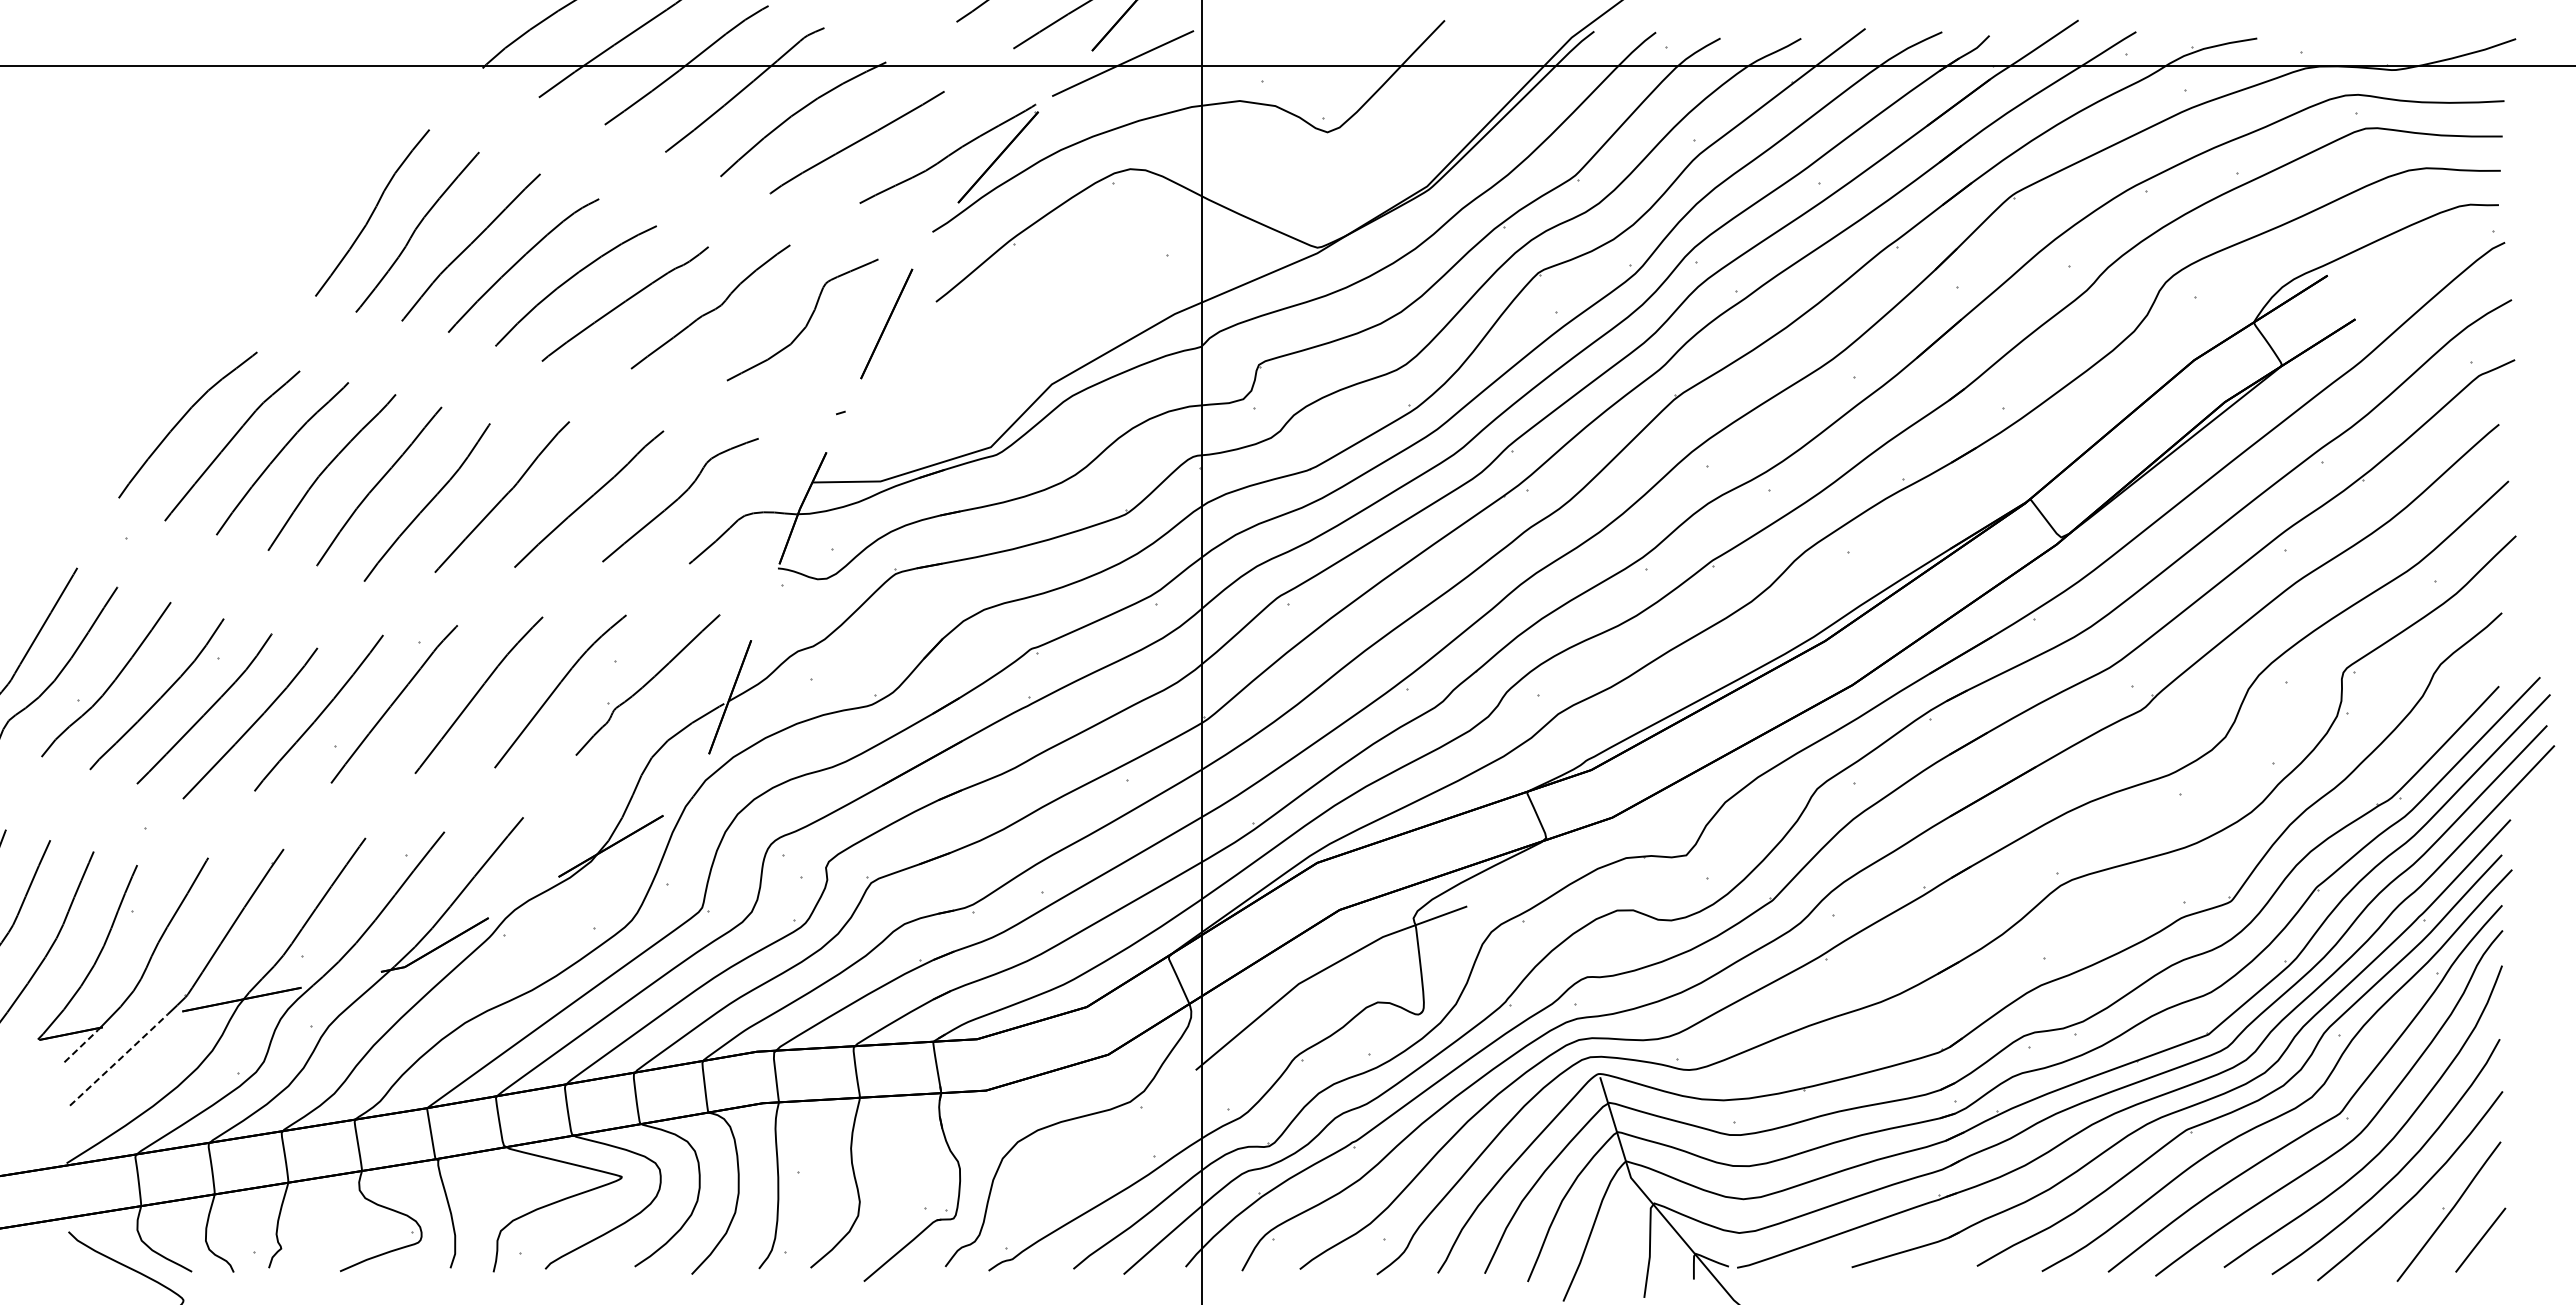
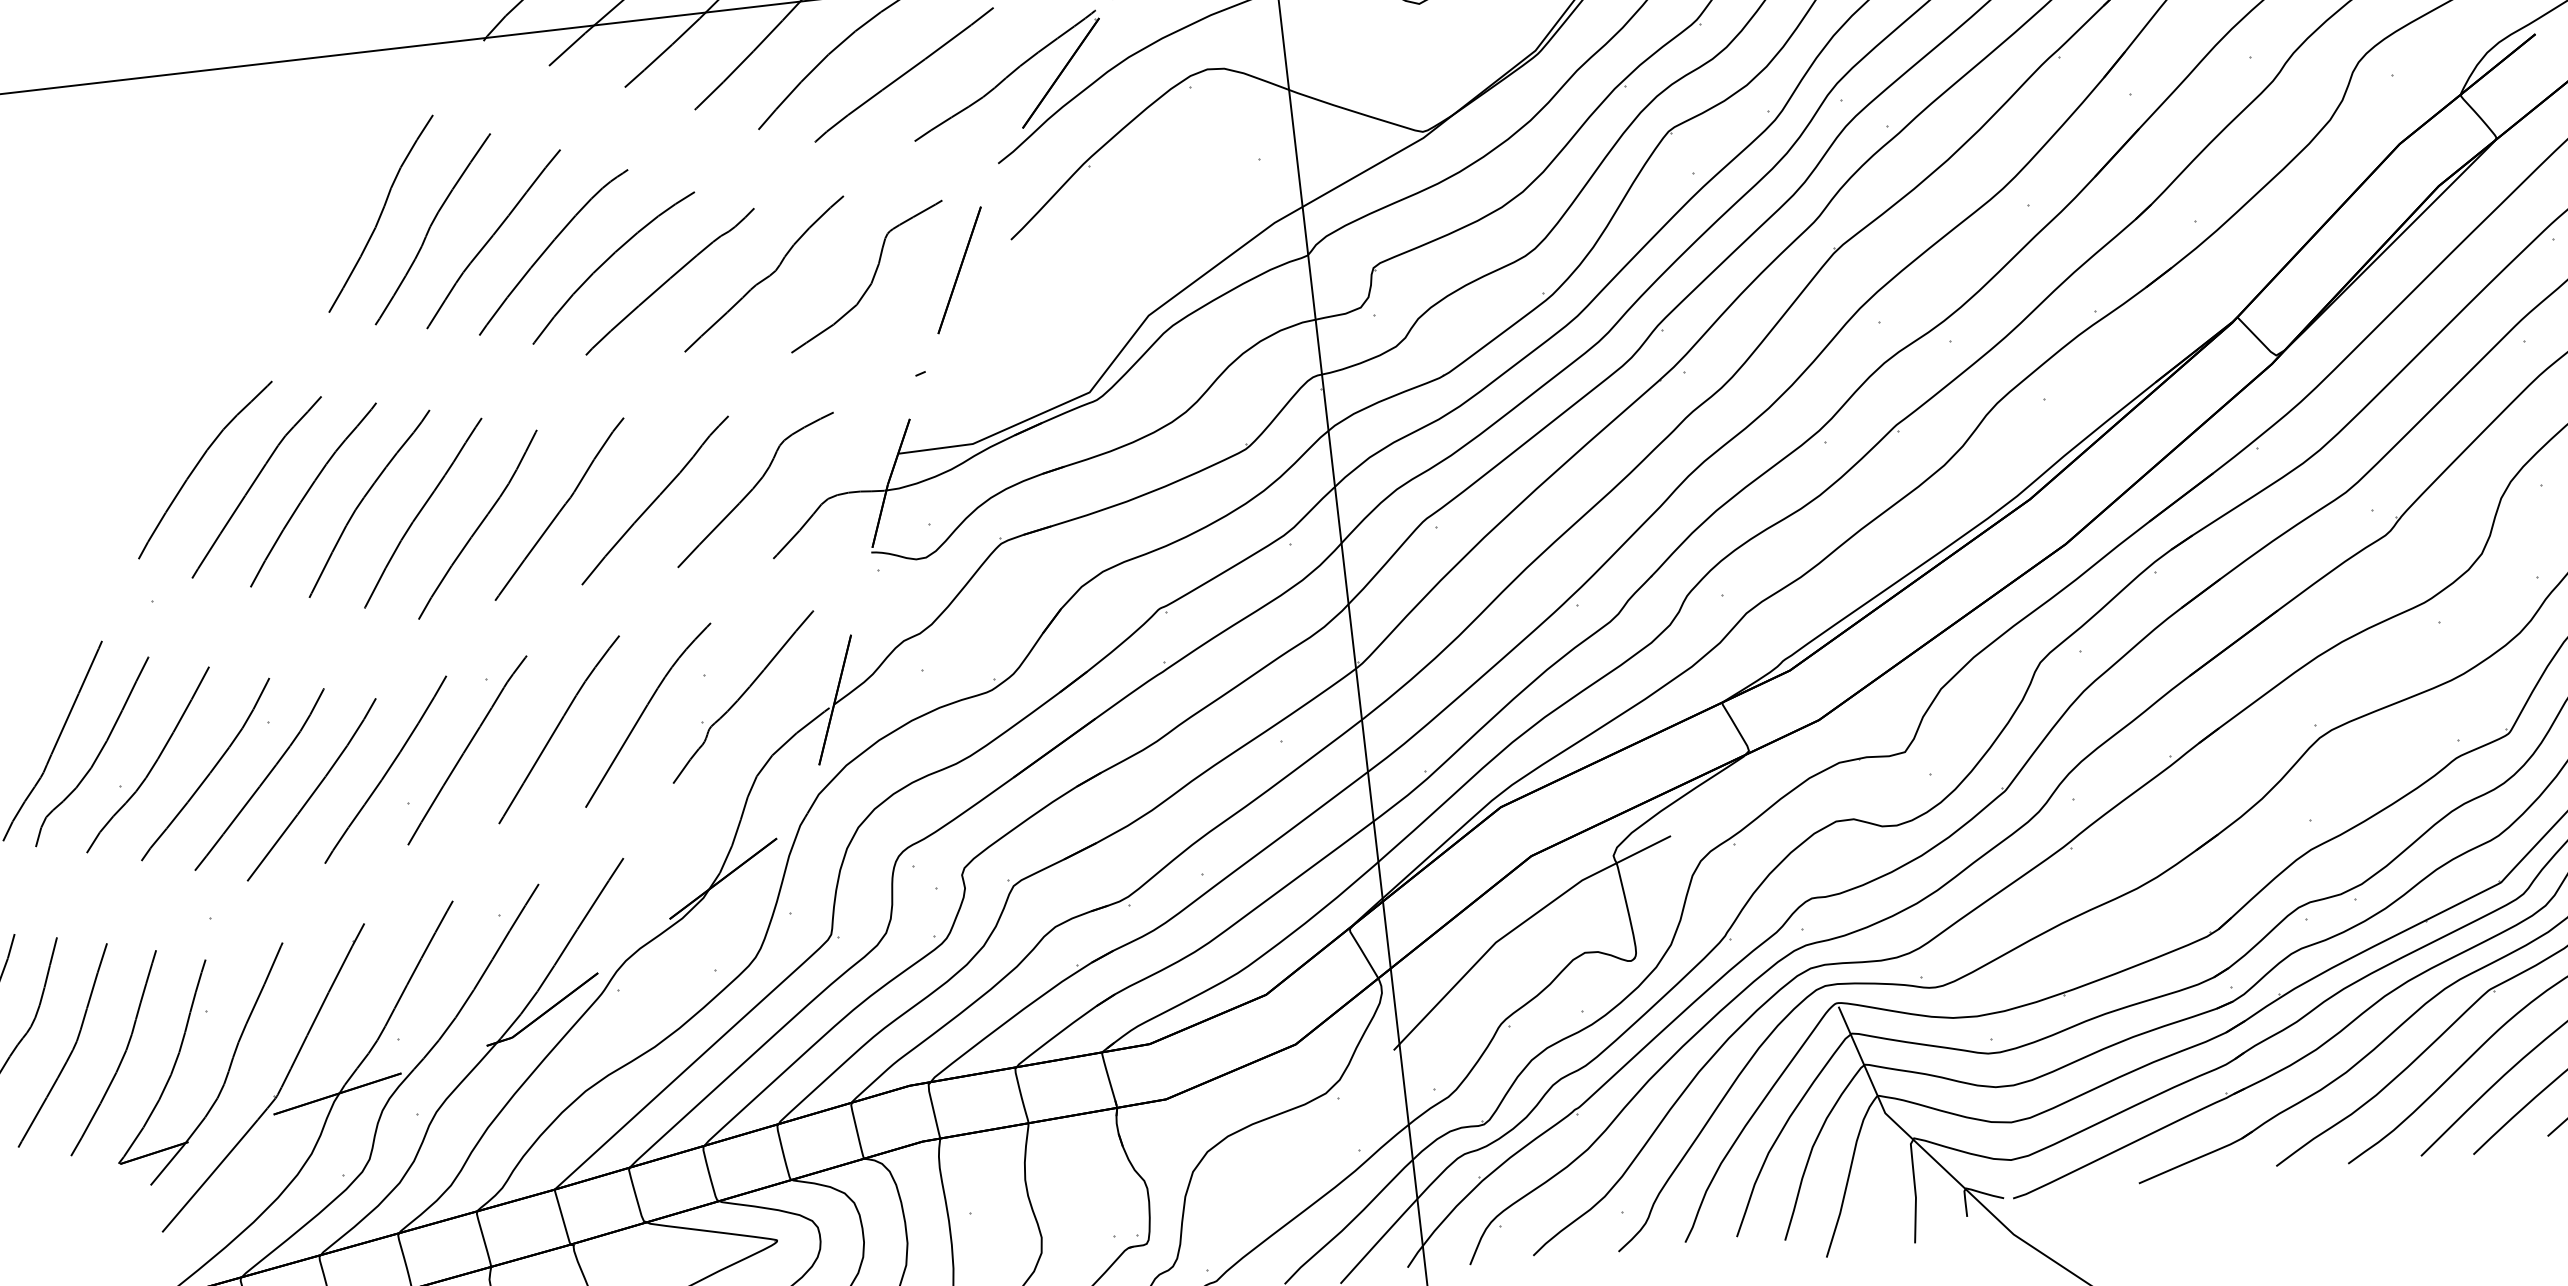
line: (83, 1044) -> (169, 1163), dashed -> solid
line: (119, 1059) -> (210, 1175), dashed -> solid

